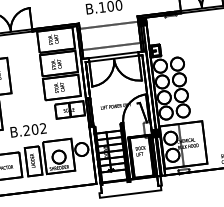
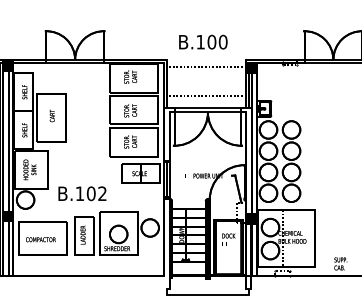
text: (26, 130) -> (79, 193), B.202 -> B.102

